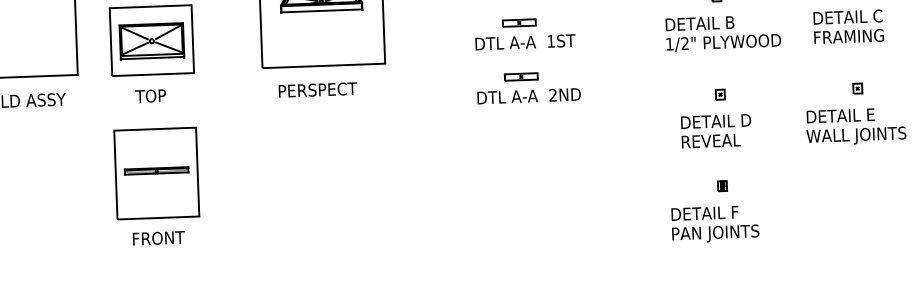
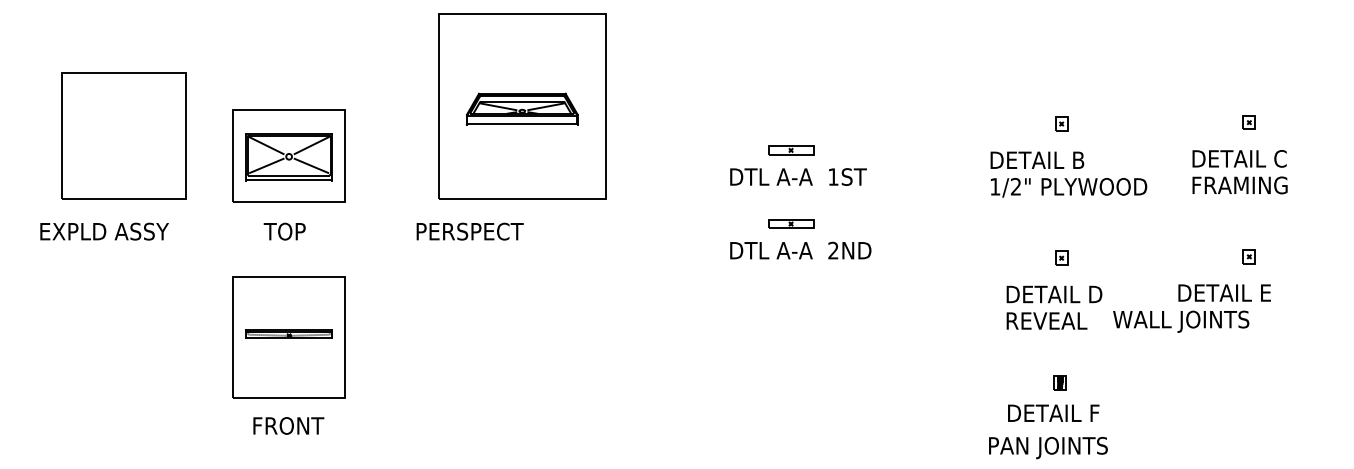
text: (317, 89) -> (469, 231), moved
text: (856, 136) -> (1181, 321), moved
text: (704, 212) -> (1053, 412), moved

